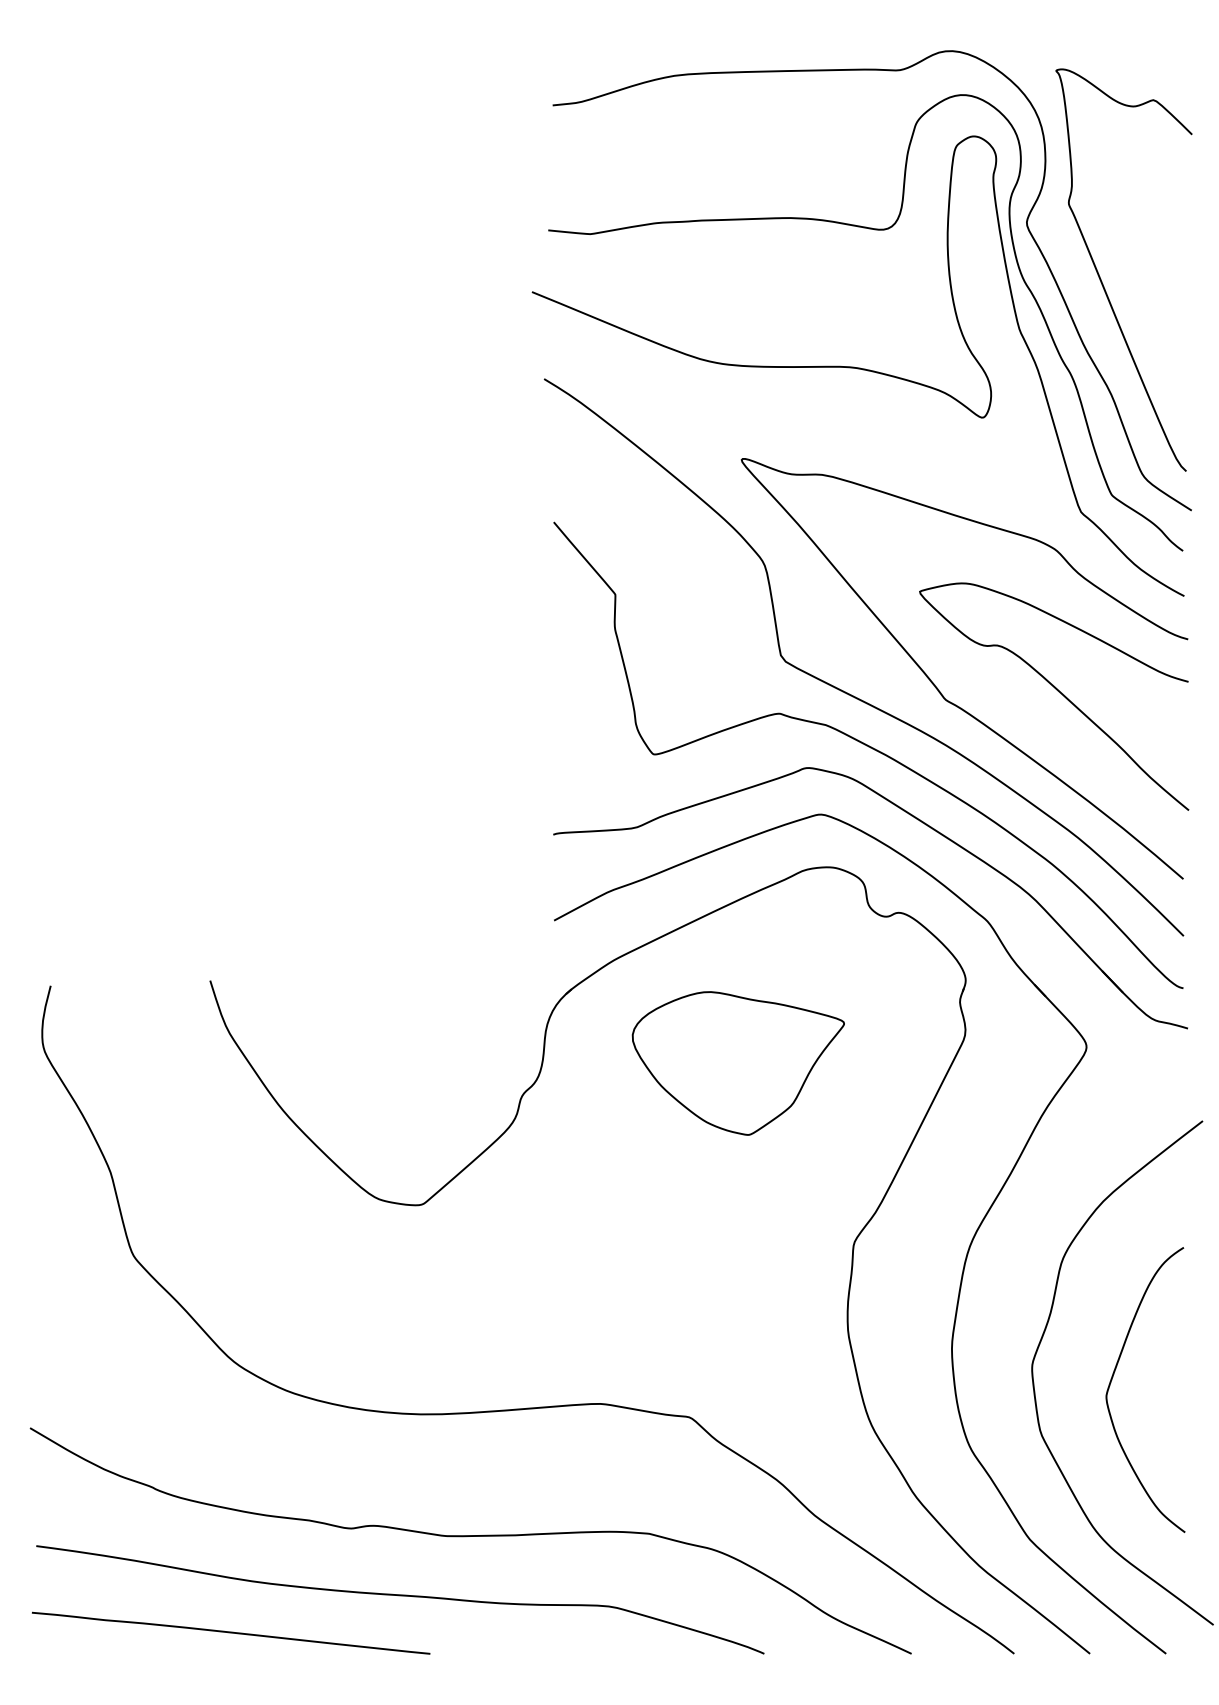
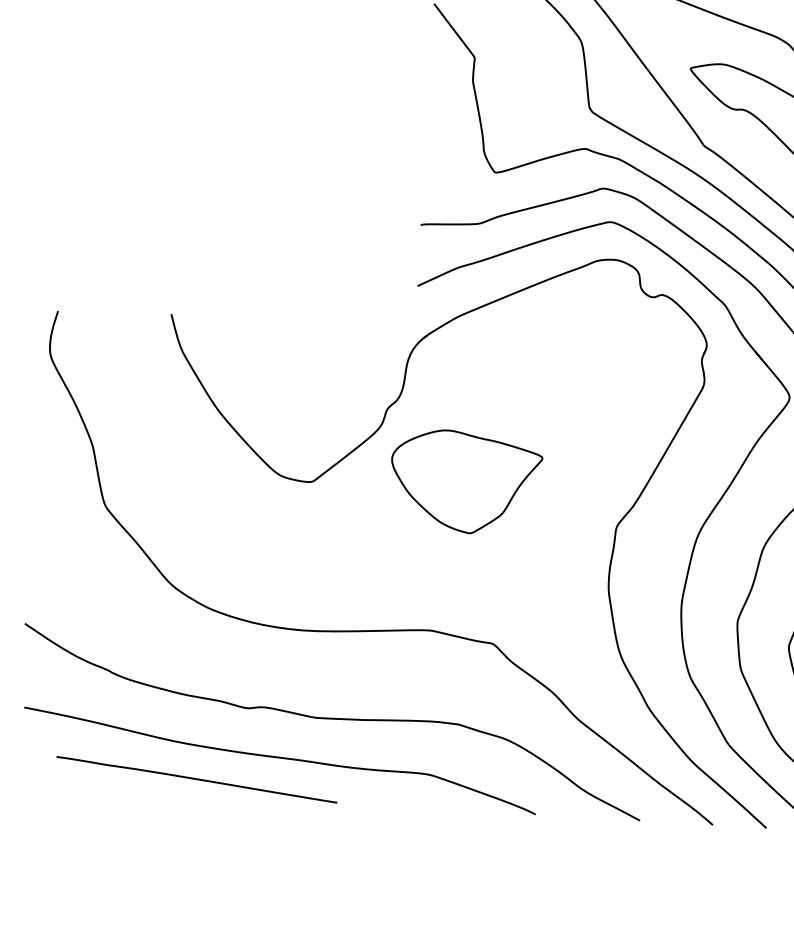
part: (737, 1063) -> (465, 482), moved
curve: (231, 1632) -> (197, 779), moved

